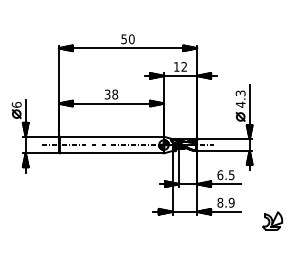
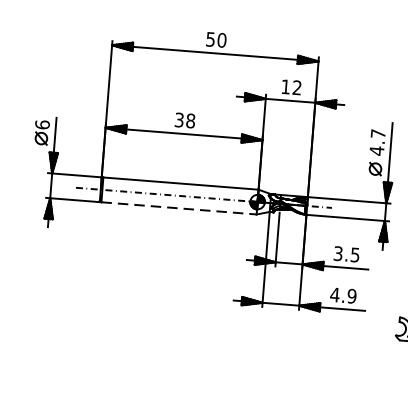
text: (240, 93) -> (377, 134), 4.3 -> 4.7
line: (112, 153) -> (179, 208), solid -> dashed
text: (220, 175) -> (338, 254), 6.5 -> 3.5
text: (220, 202) -> (335, 294), 8.9 -> 4.9

